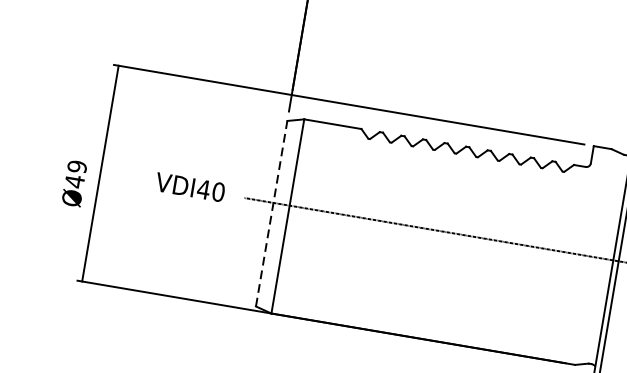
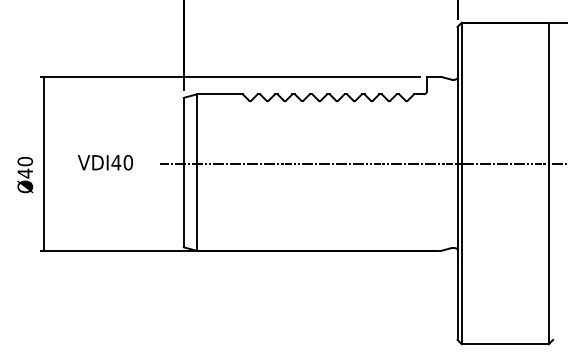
text: (77, 166) -> (25, 161), Ø49 -> Ø40
text: (190, 187) -> (105, 162), moved
line: (271, 213) -> (183, 172), dashed -> solid

